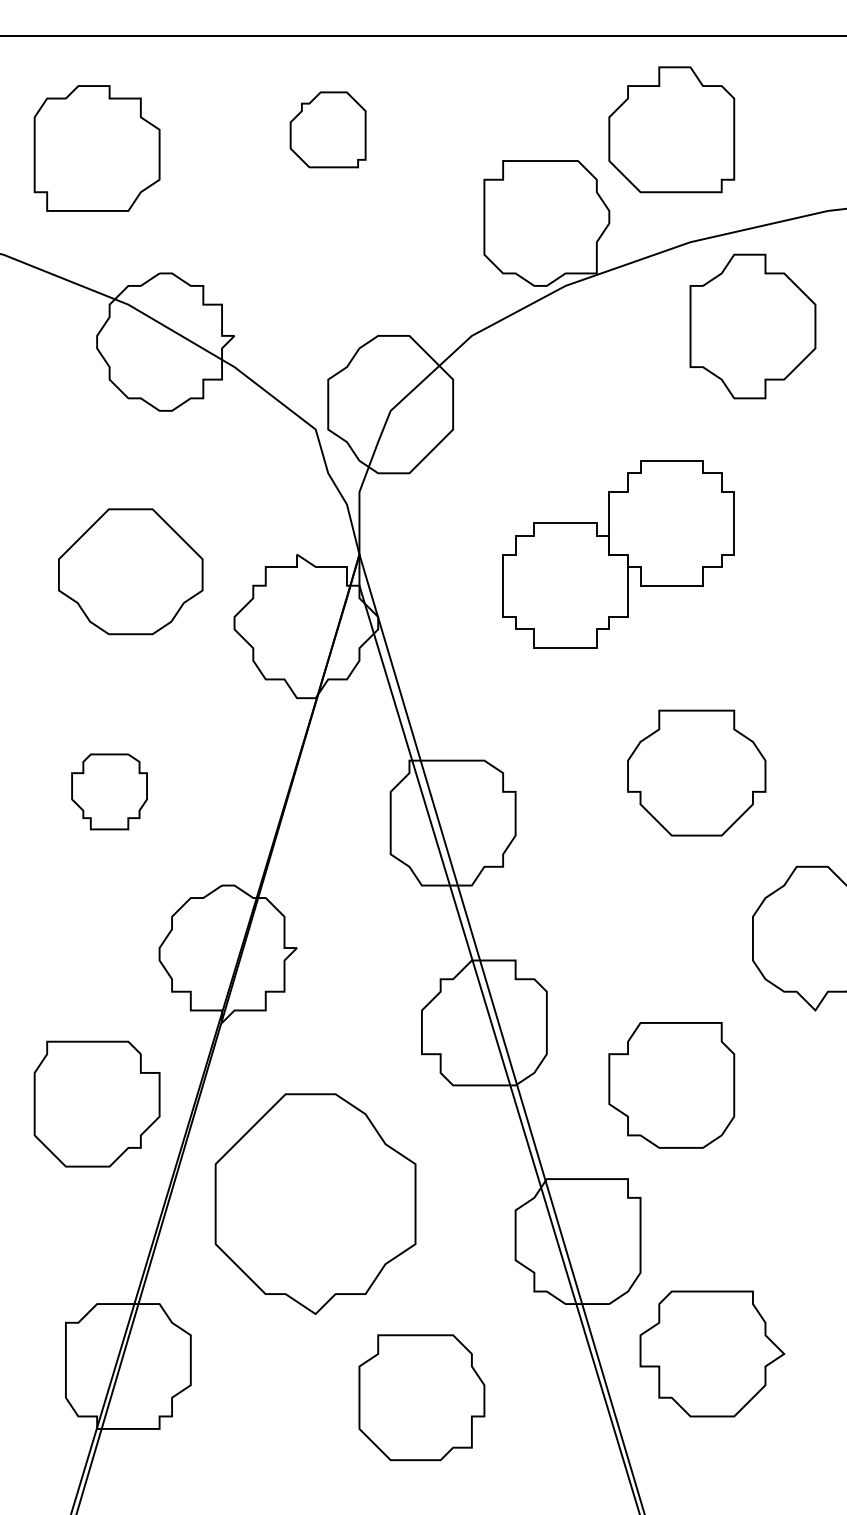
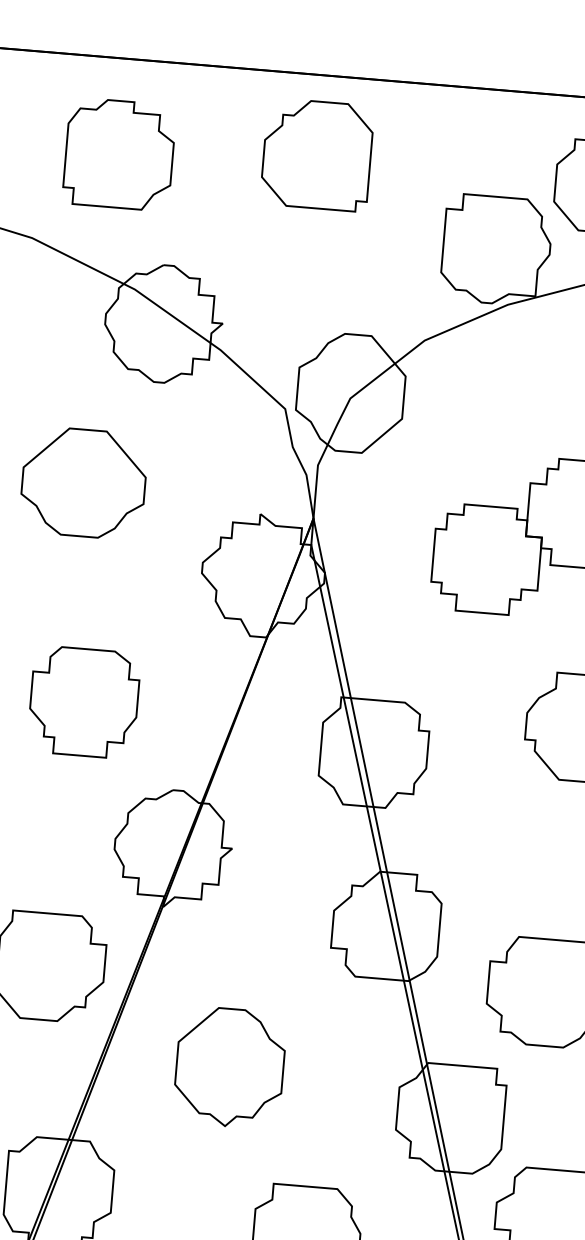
part: (327, 129) -> (316, 154), size x1.67
part: (130, 571) -> (83, 482), moved
part: (109, 791) -> (84, 702), size x1.67
part: (315, 1203) -> (229, 1067), size x0.62

